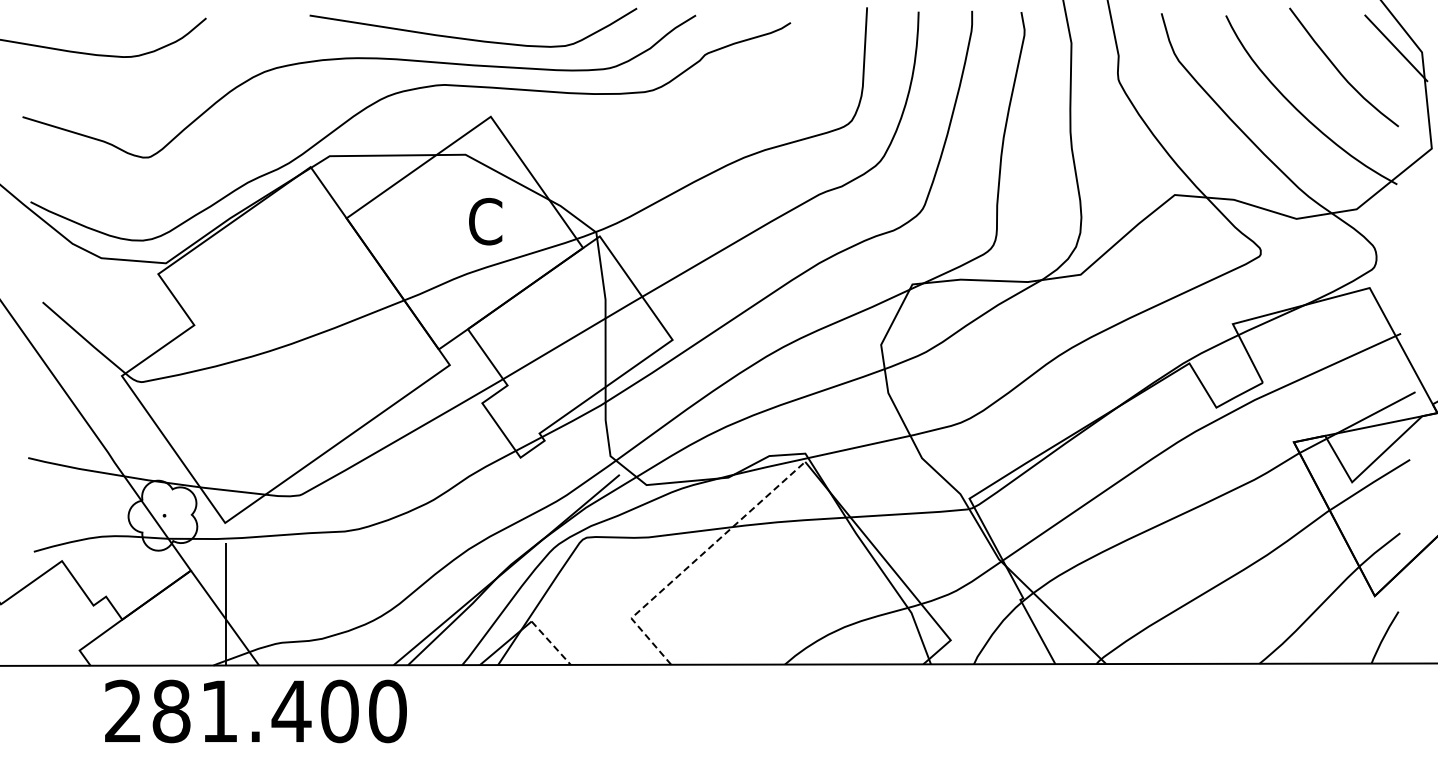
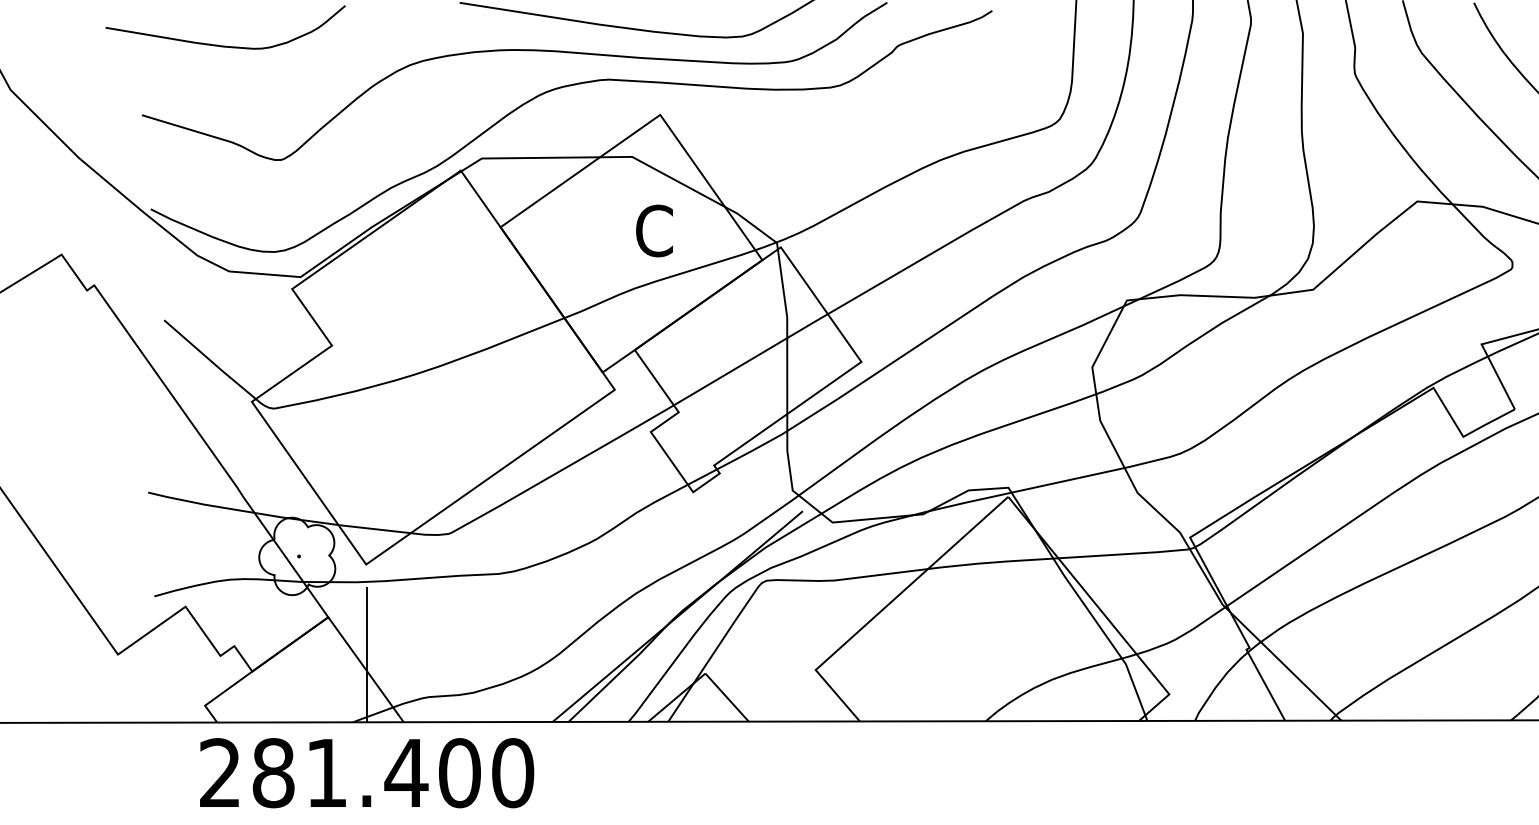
line: (695, 560) -> (886, 606), dashed -> solid
line: (551, 643) -> (727, 697), dashed -> solid
text: (255, 711) -> (366, 773), moved

